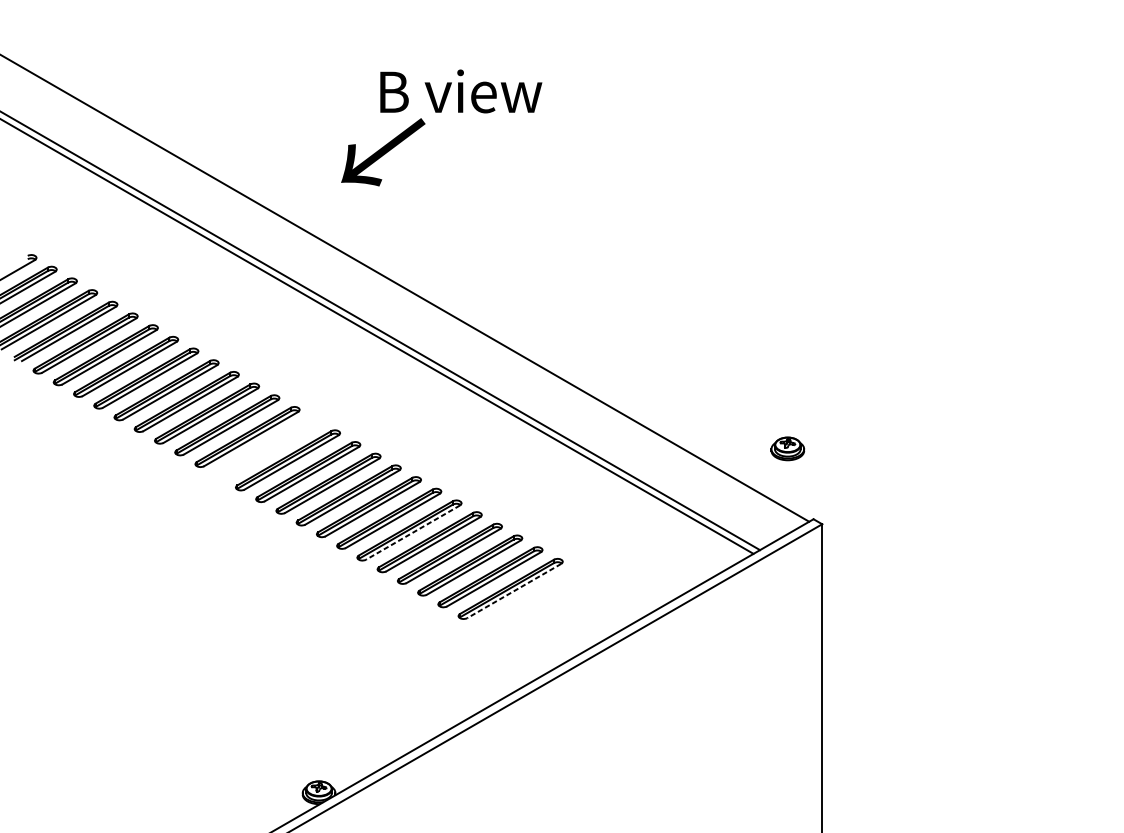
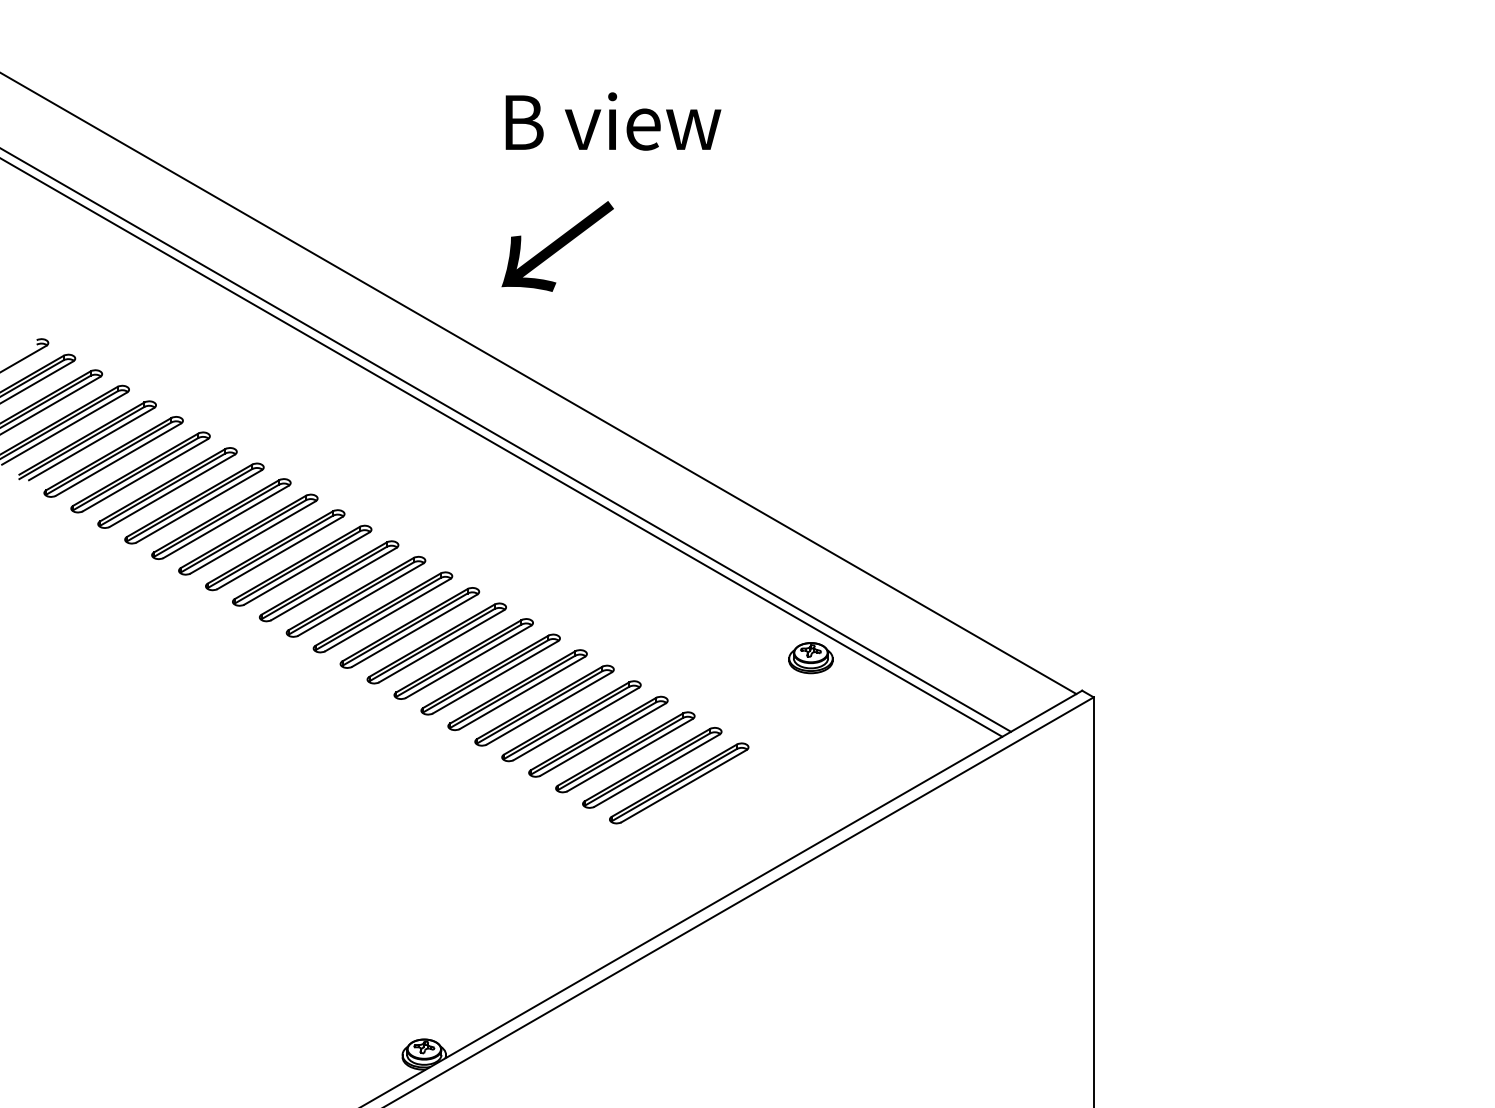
text: (383, 152) -> (557, 246), moved
part: (267, 448) -> (355, 596), added
part: (787, 449) -> (810, 658), moved
line: (412, 532) -> (548, 708), dashed -> solid
line: (513, 591) -> (683, 786), dashed -> solid

